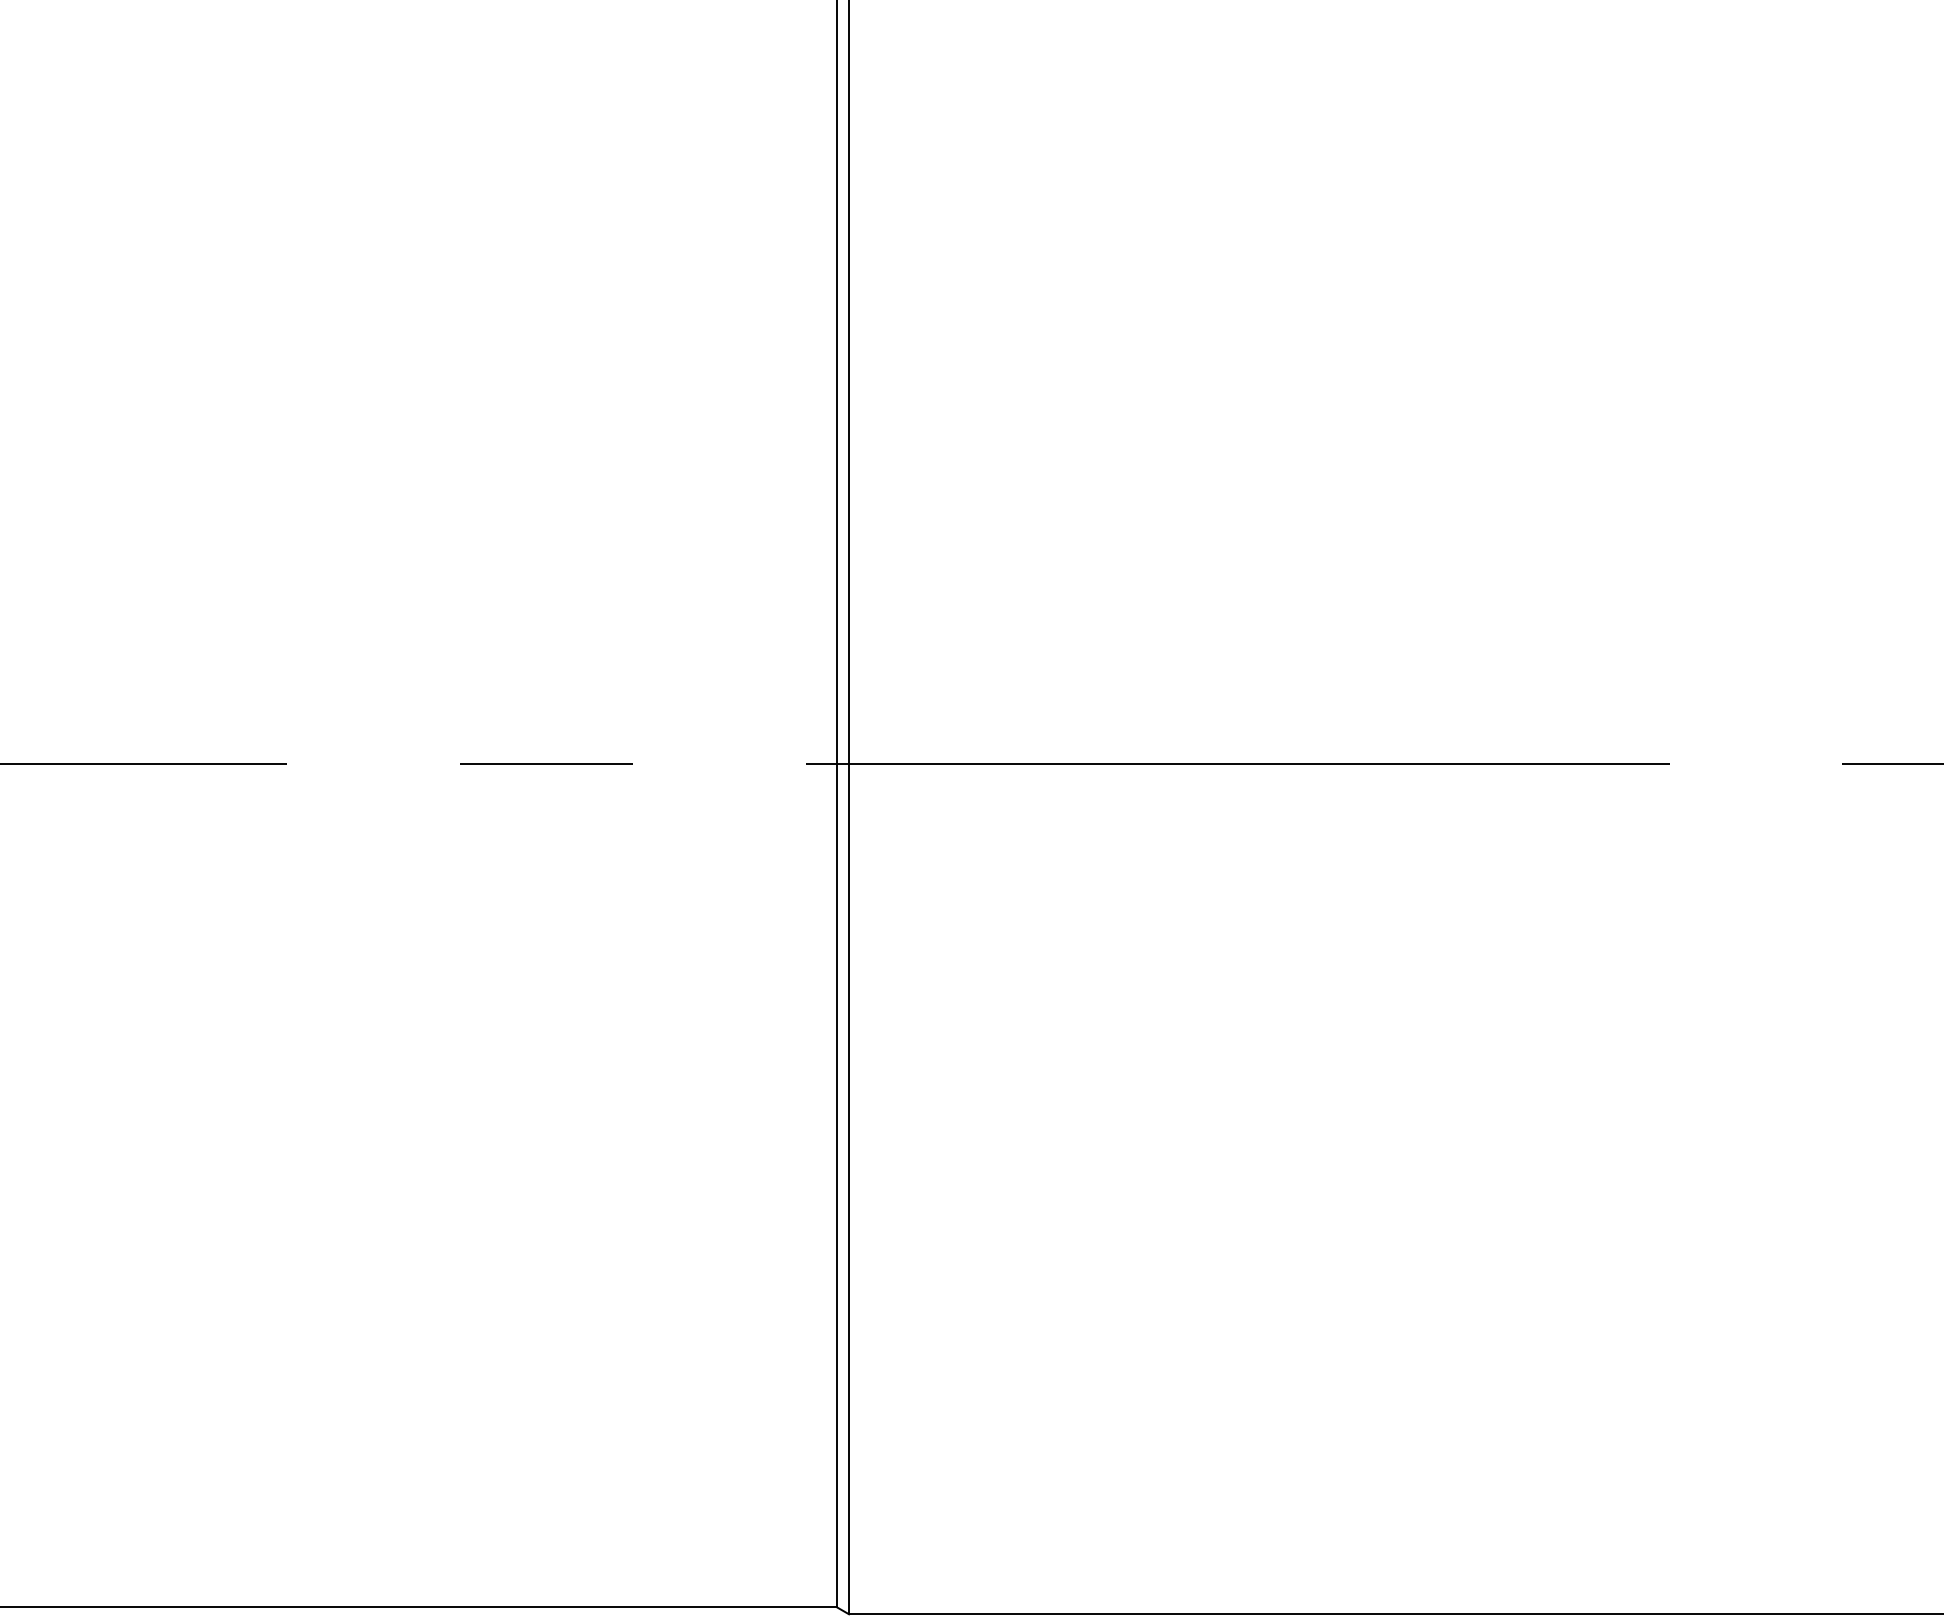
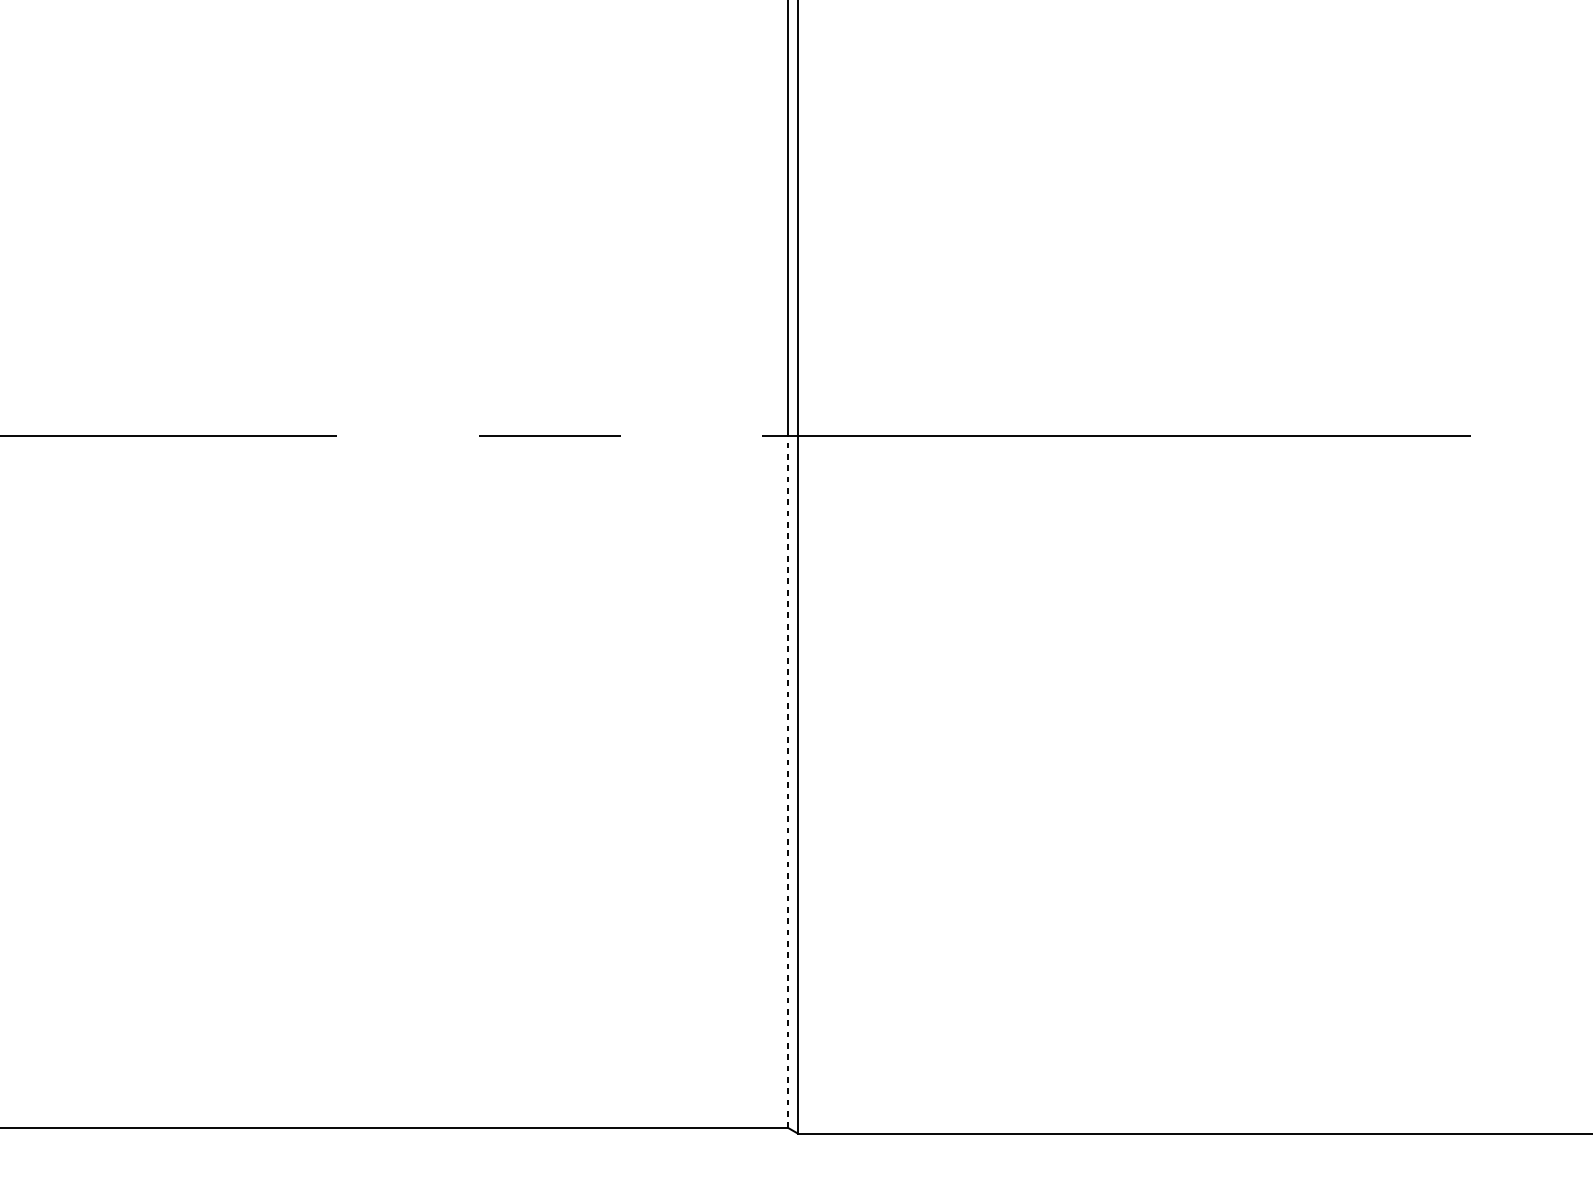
line: (837, 1185) -> (788, 781), solid -> dashed

